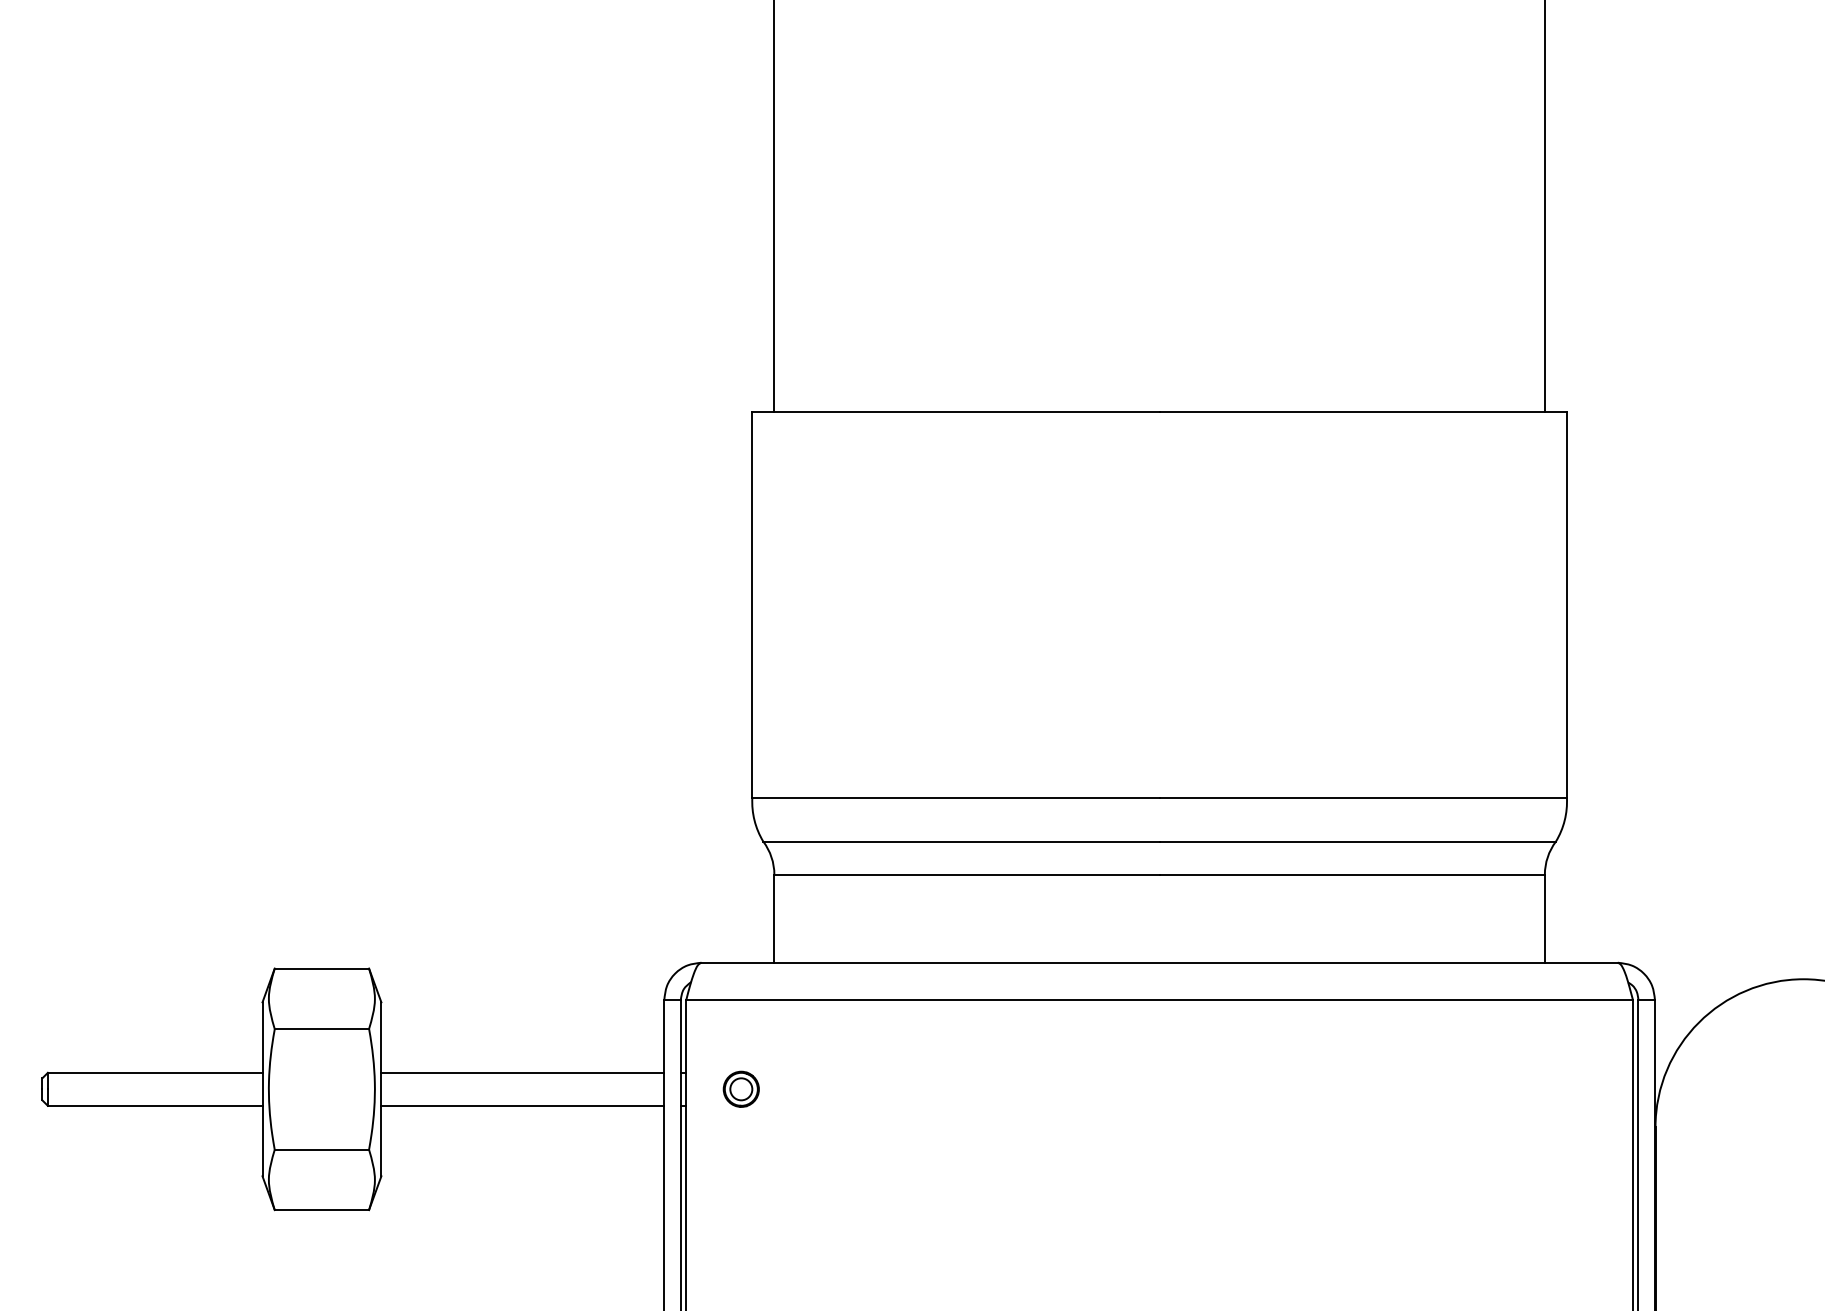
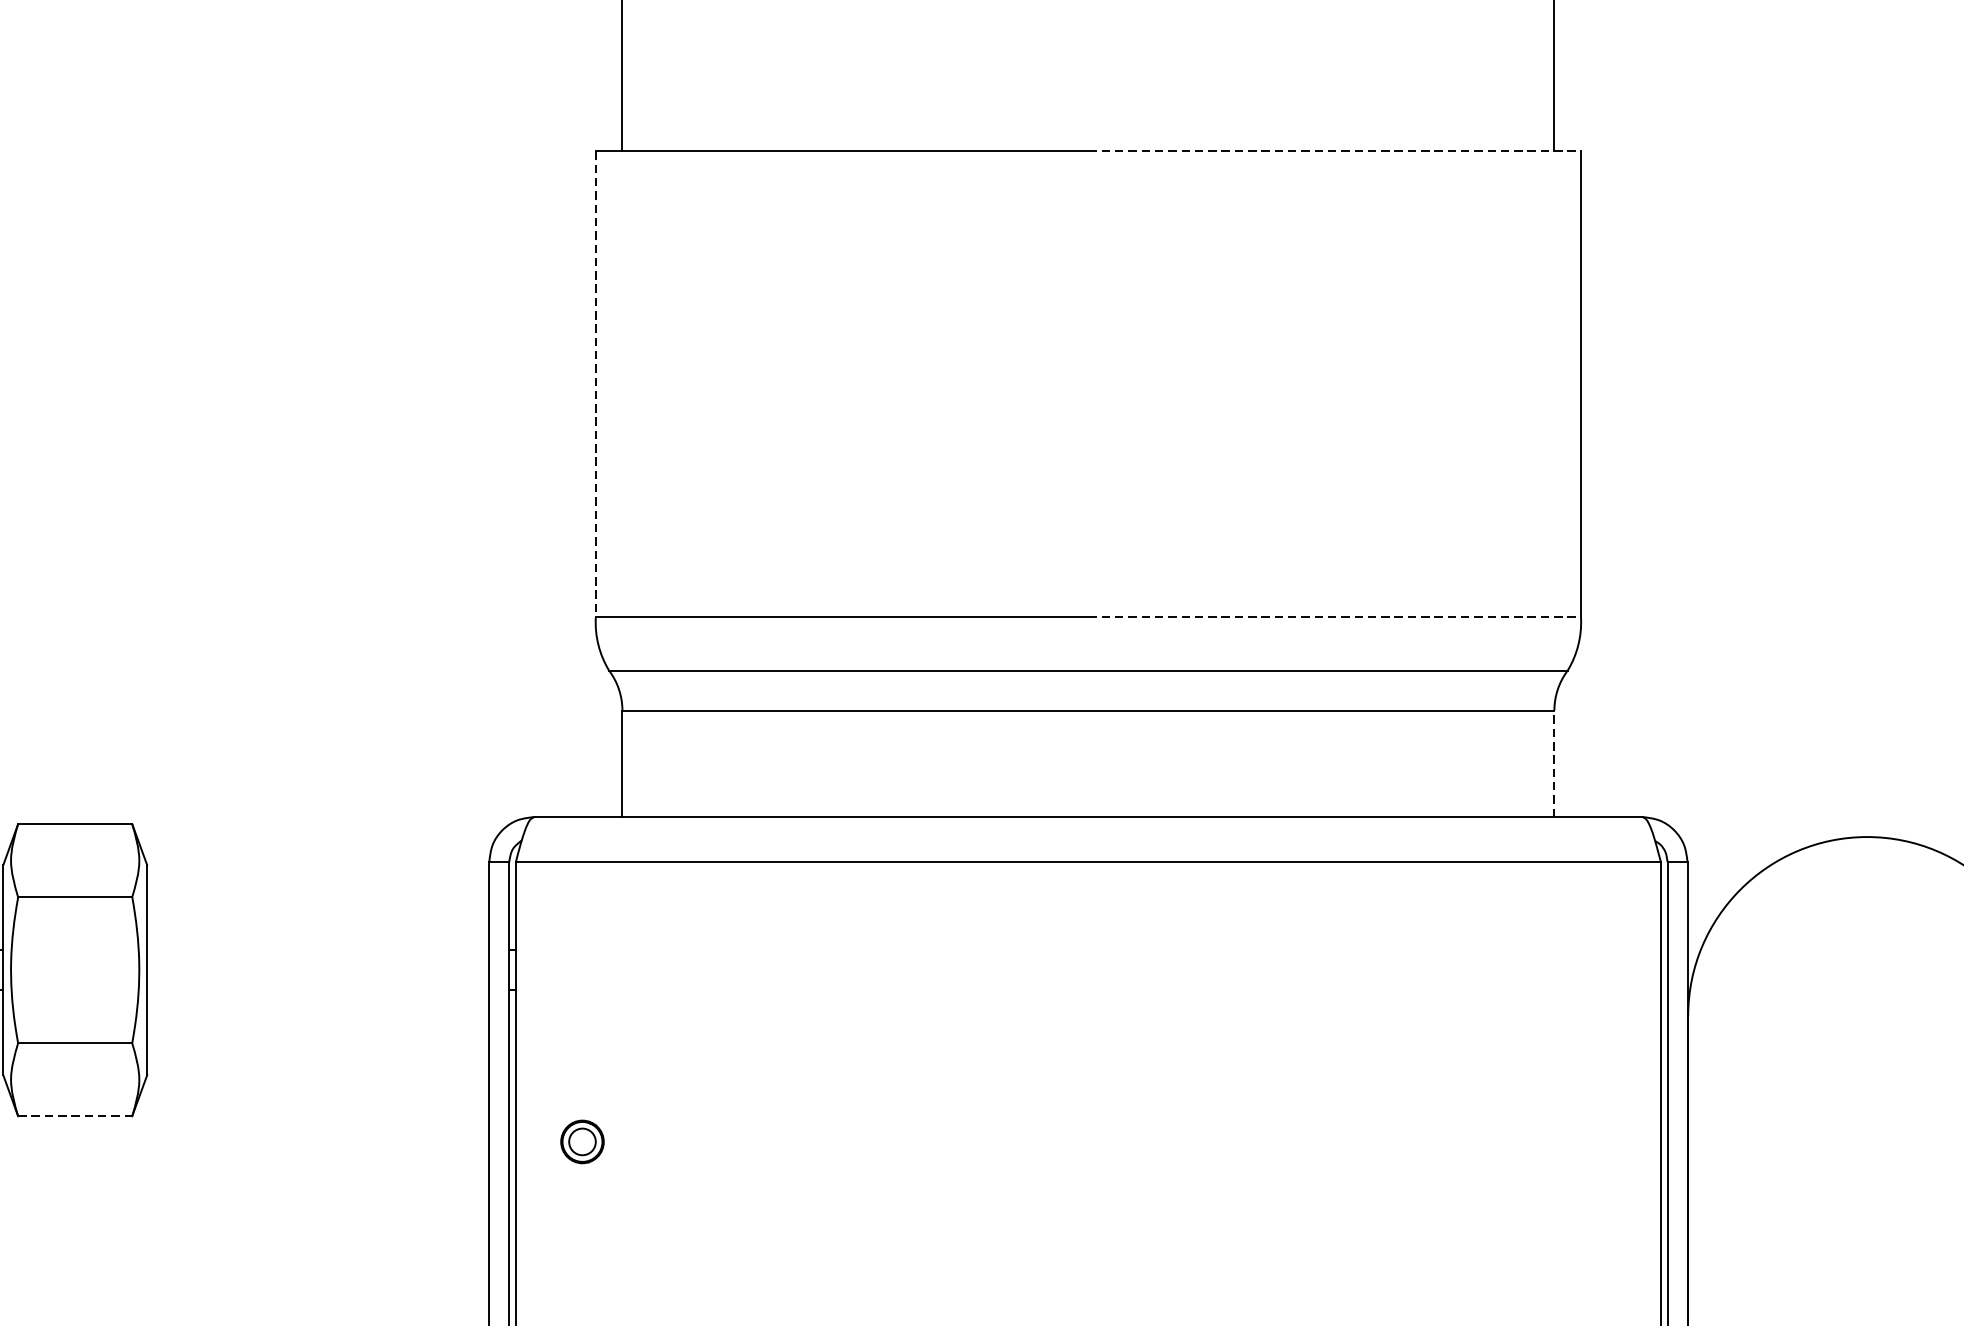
line: (1363, 412) -> (1334, 151), solid -> dashed
line: (752, 605) -> (595, 384), solid -> dashed
line: (1363, 797) -> (1334, 617), solid -> dashed
line: (1544, 918) -> (1553, 763), solid -> dashed
line: (522, 1072) -> (317, 949), removed
part: (740, 1088) -> (581, 1140), moved
line: (522, 1105) -> (317, 989), removed
line: (322, 1210) -> (75, 1116), solid -> dashed

